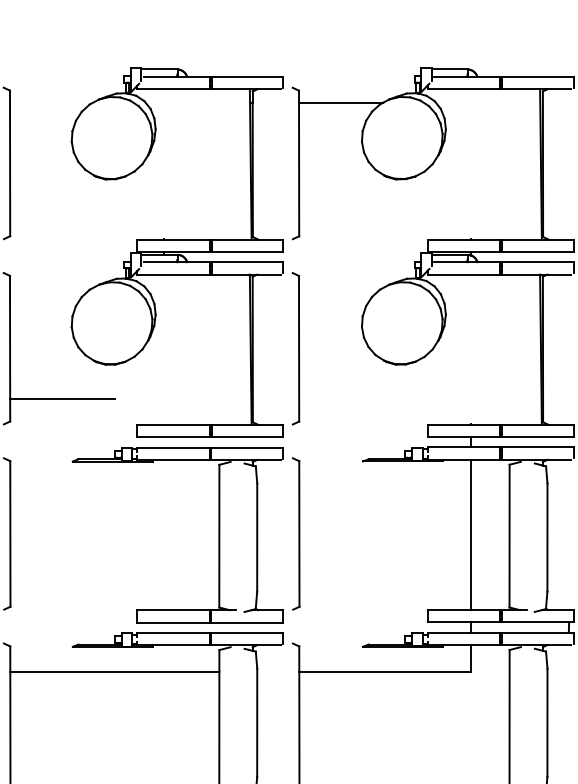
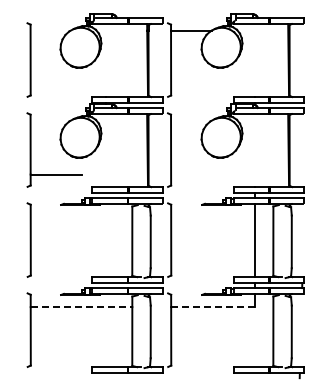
line: (114, 672) -> (81, 307), solid -> dashed
line: (384, 672) -> (212, 307), solid -> dashed

